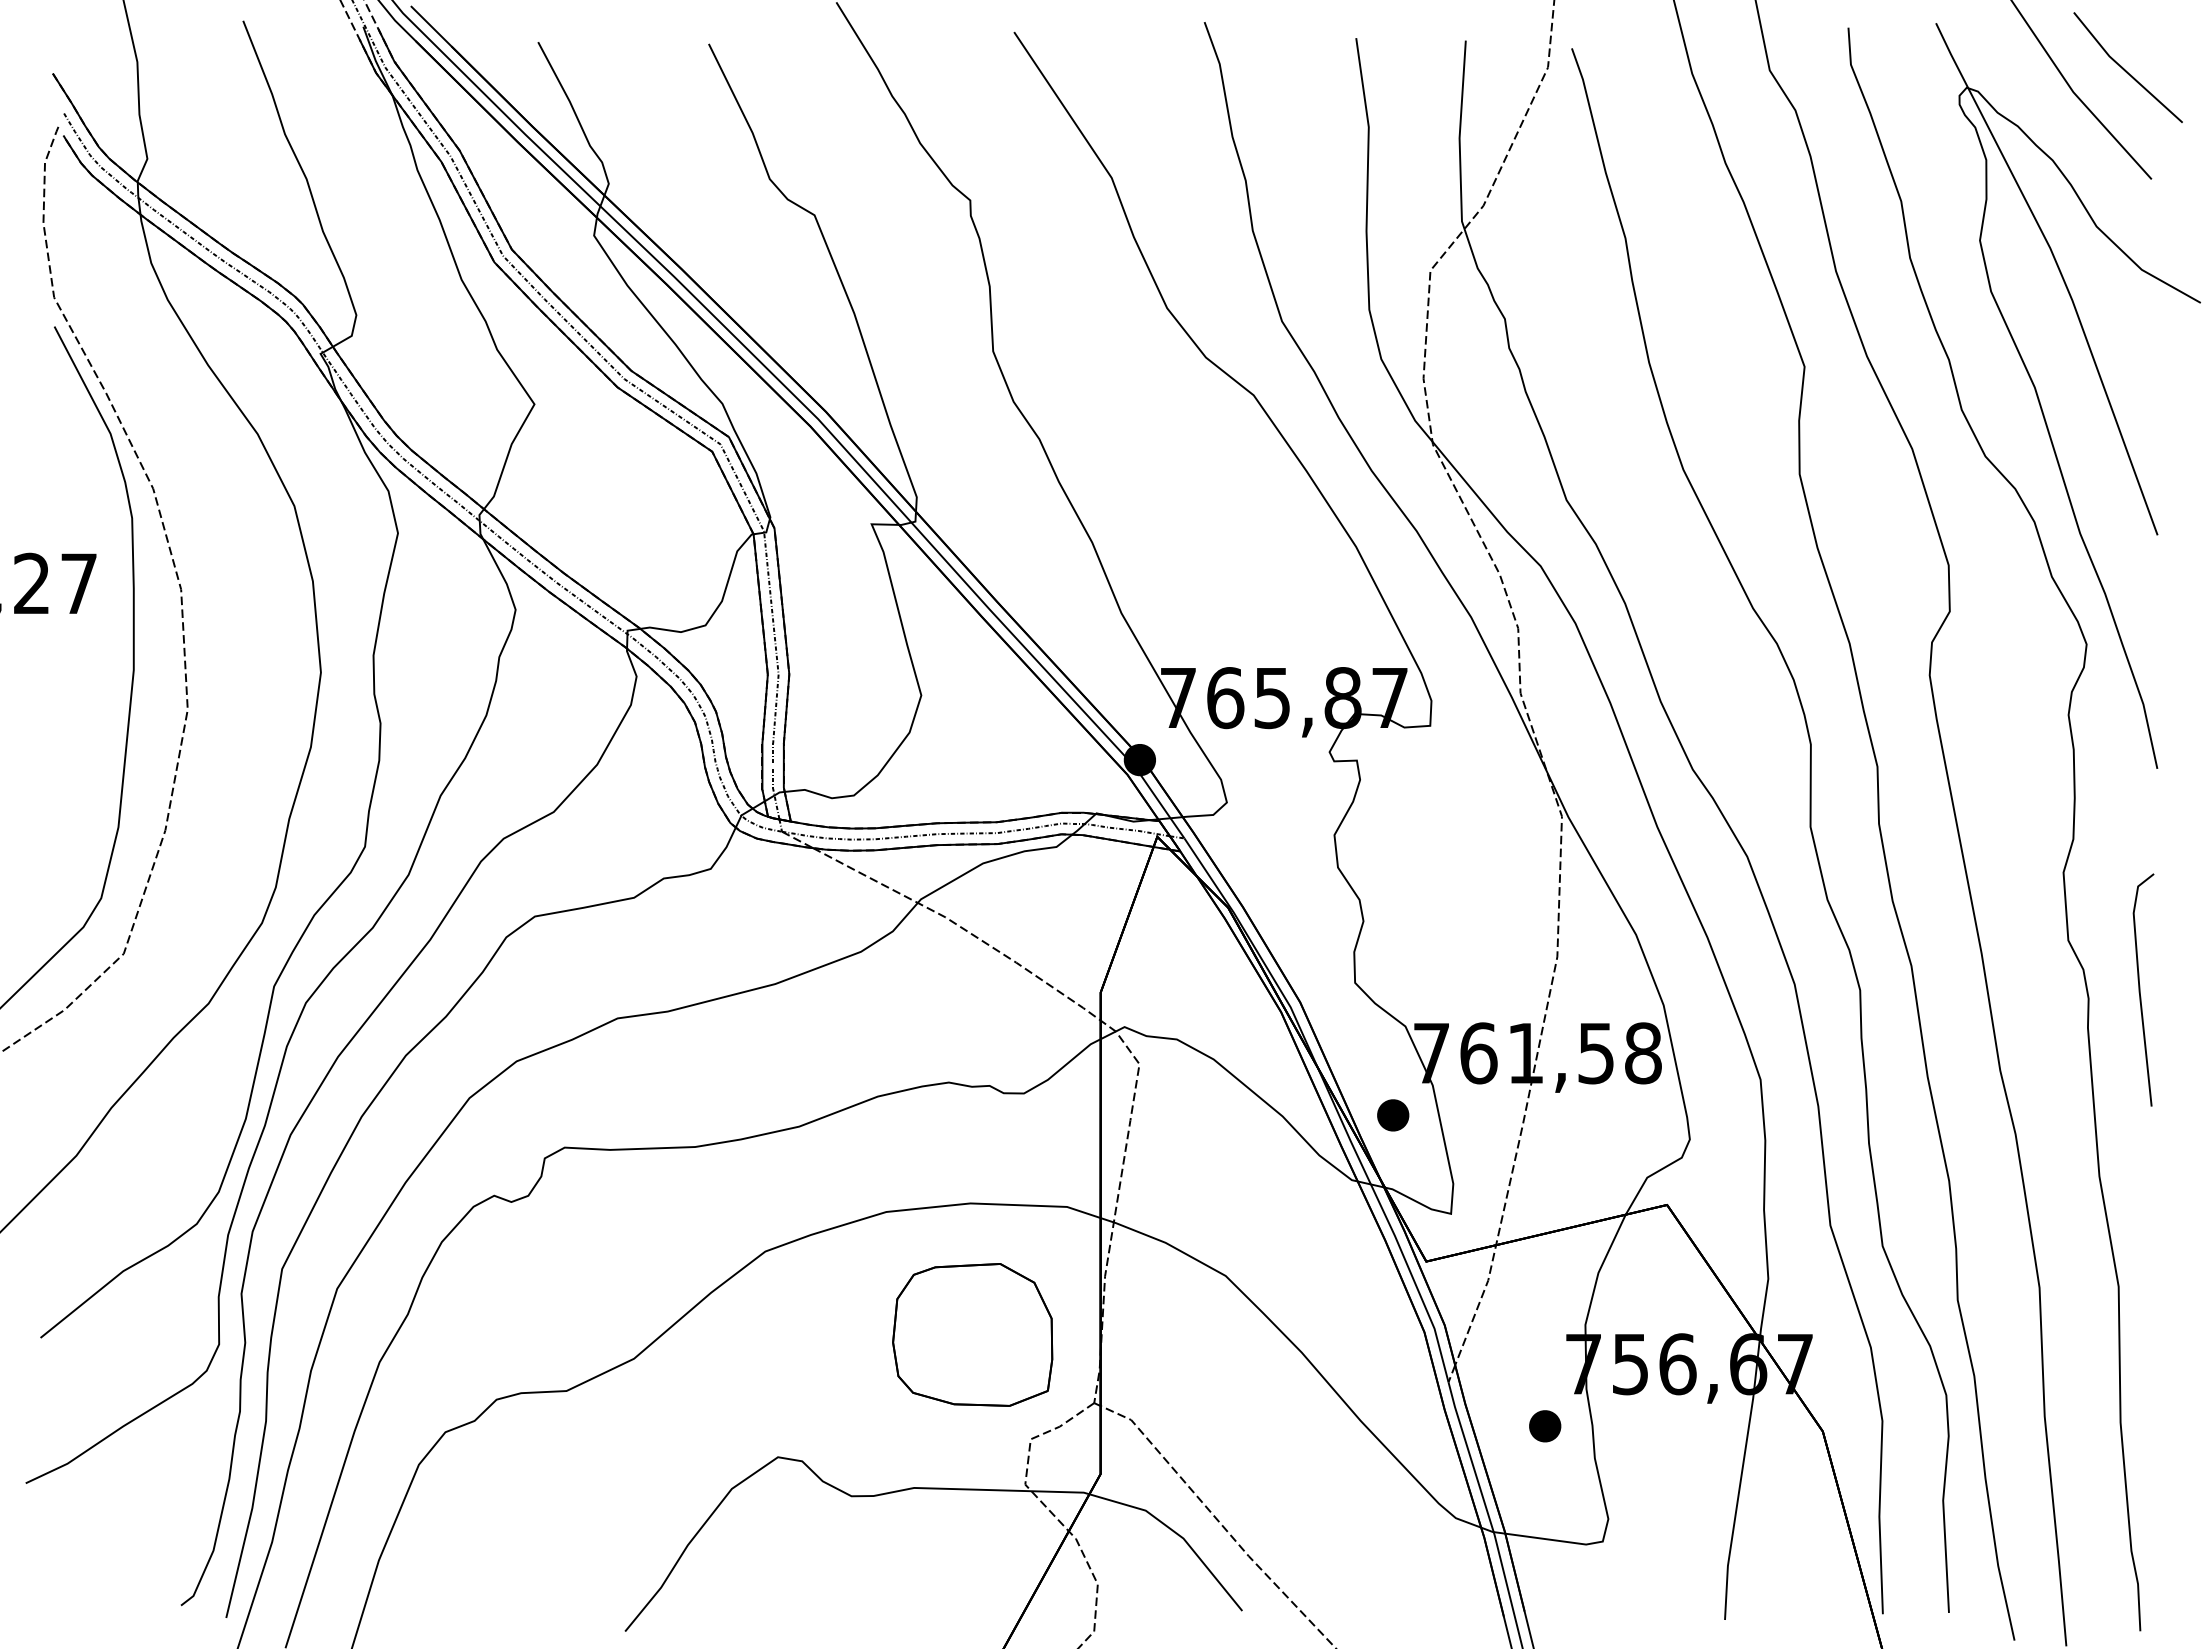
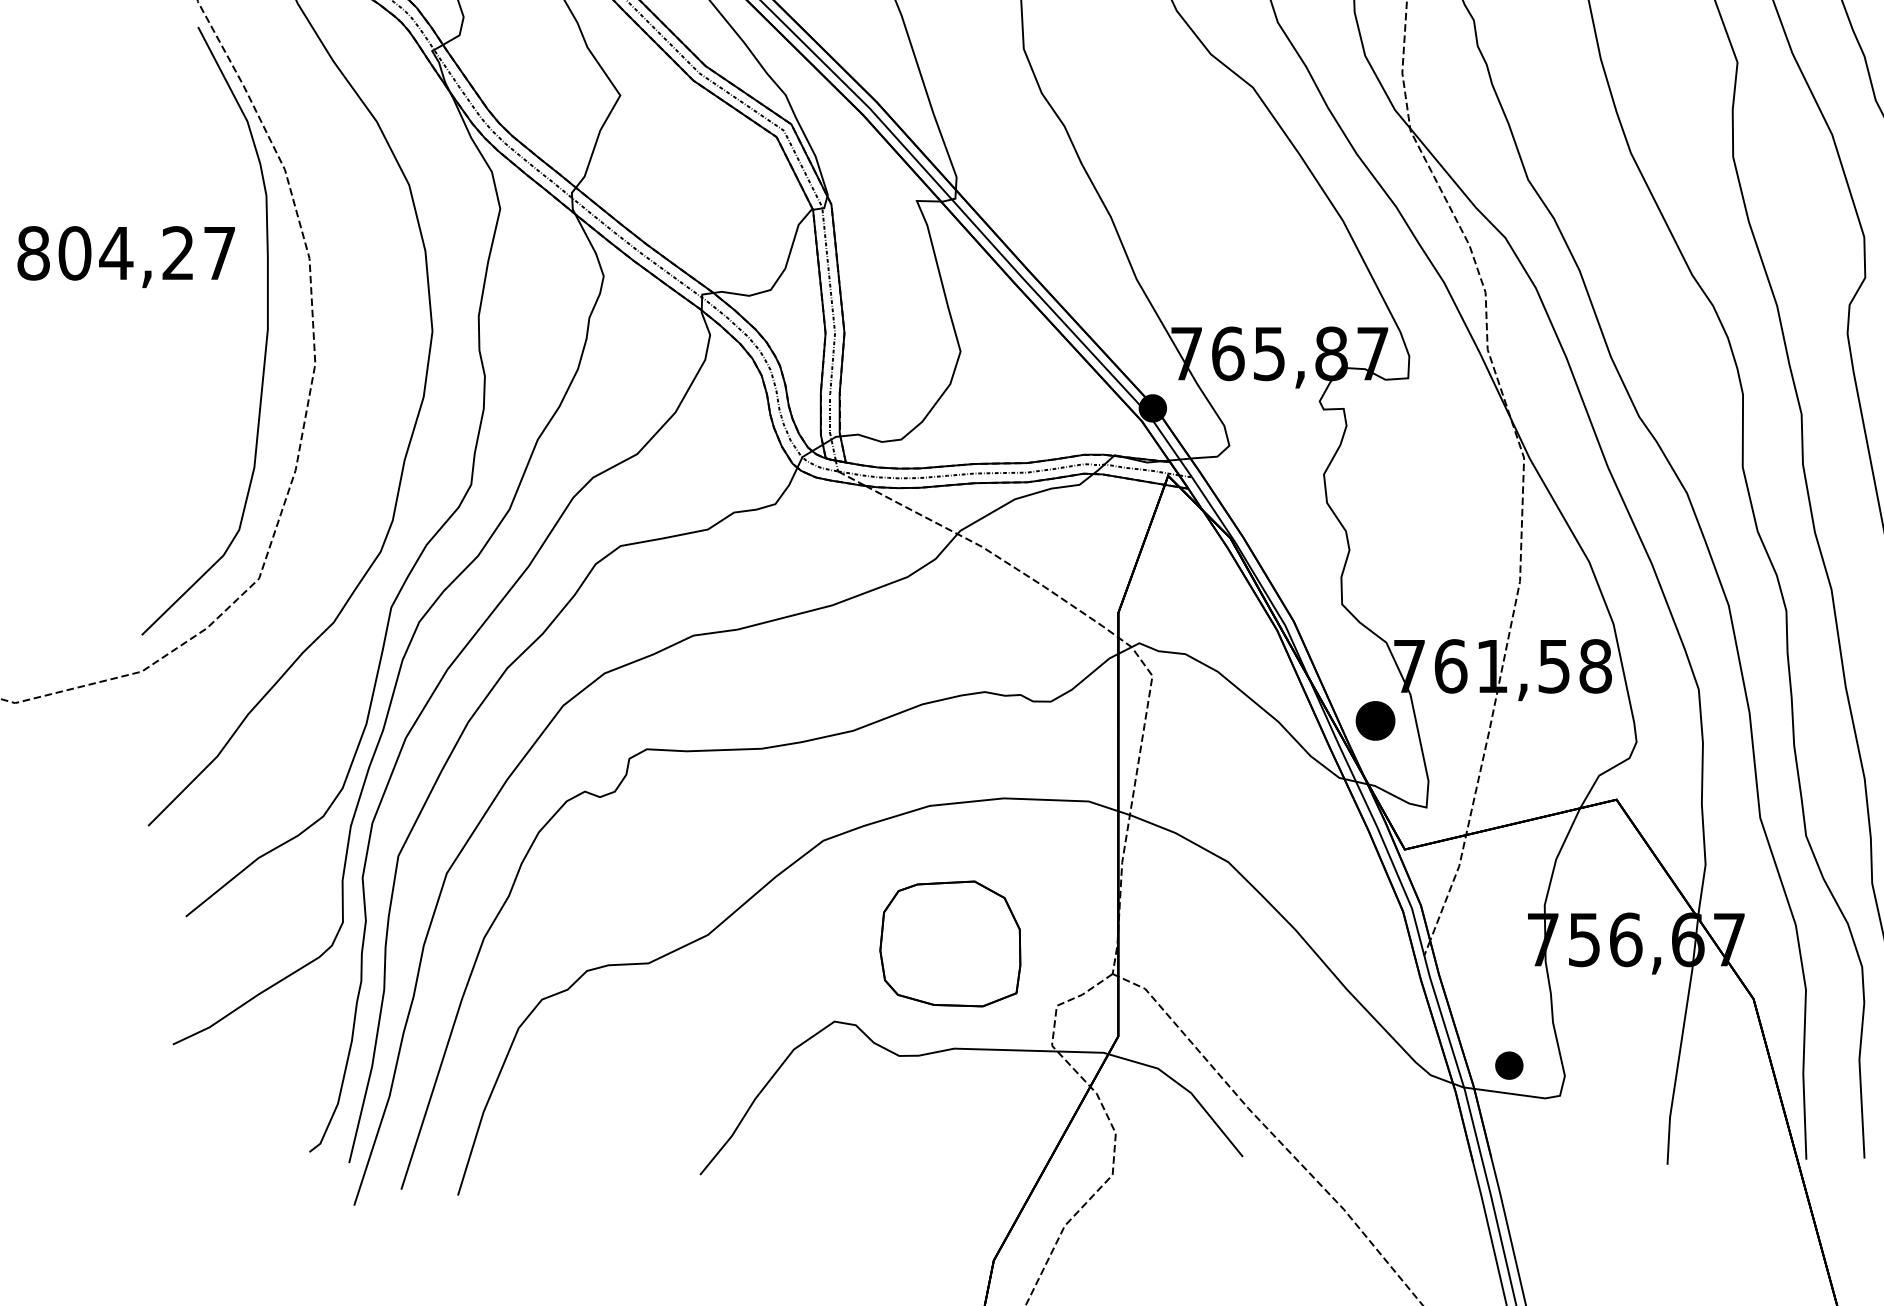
part: (1393, 1115) -> (1375, 721), size x1.4
part: (972, 1334) -> (950, 943), moved
part: (1545, 1426) -> (1509, 1065), moved

